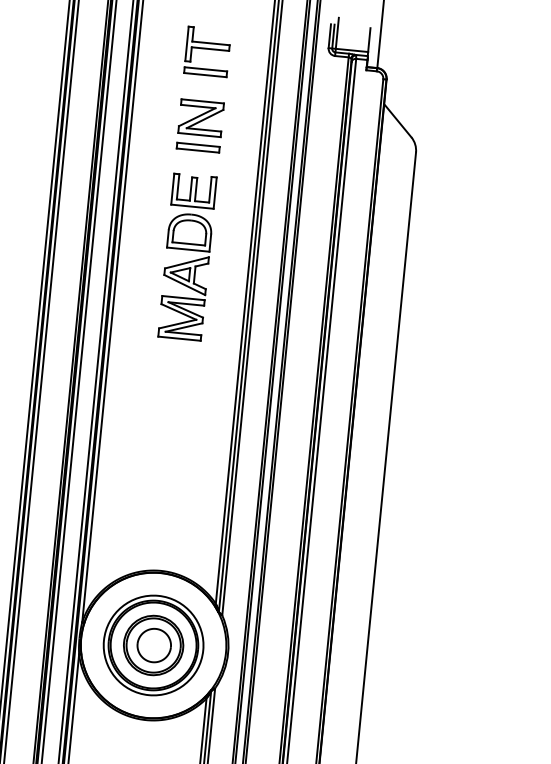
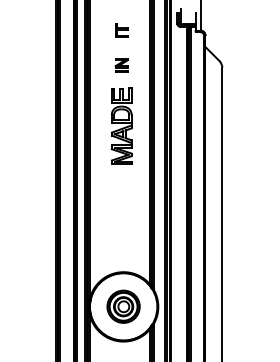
part: (207, 50) -> (121, 30), size x0.6
part: (199, 126) -> (121, 65), size x0.6
part: (153, 644) -> (123, 306), size x0.7

